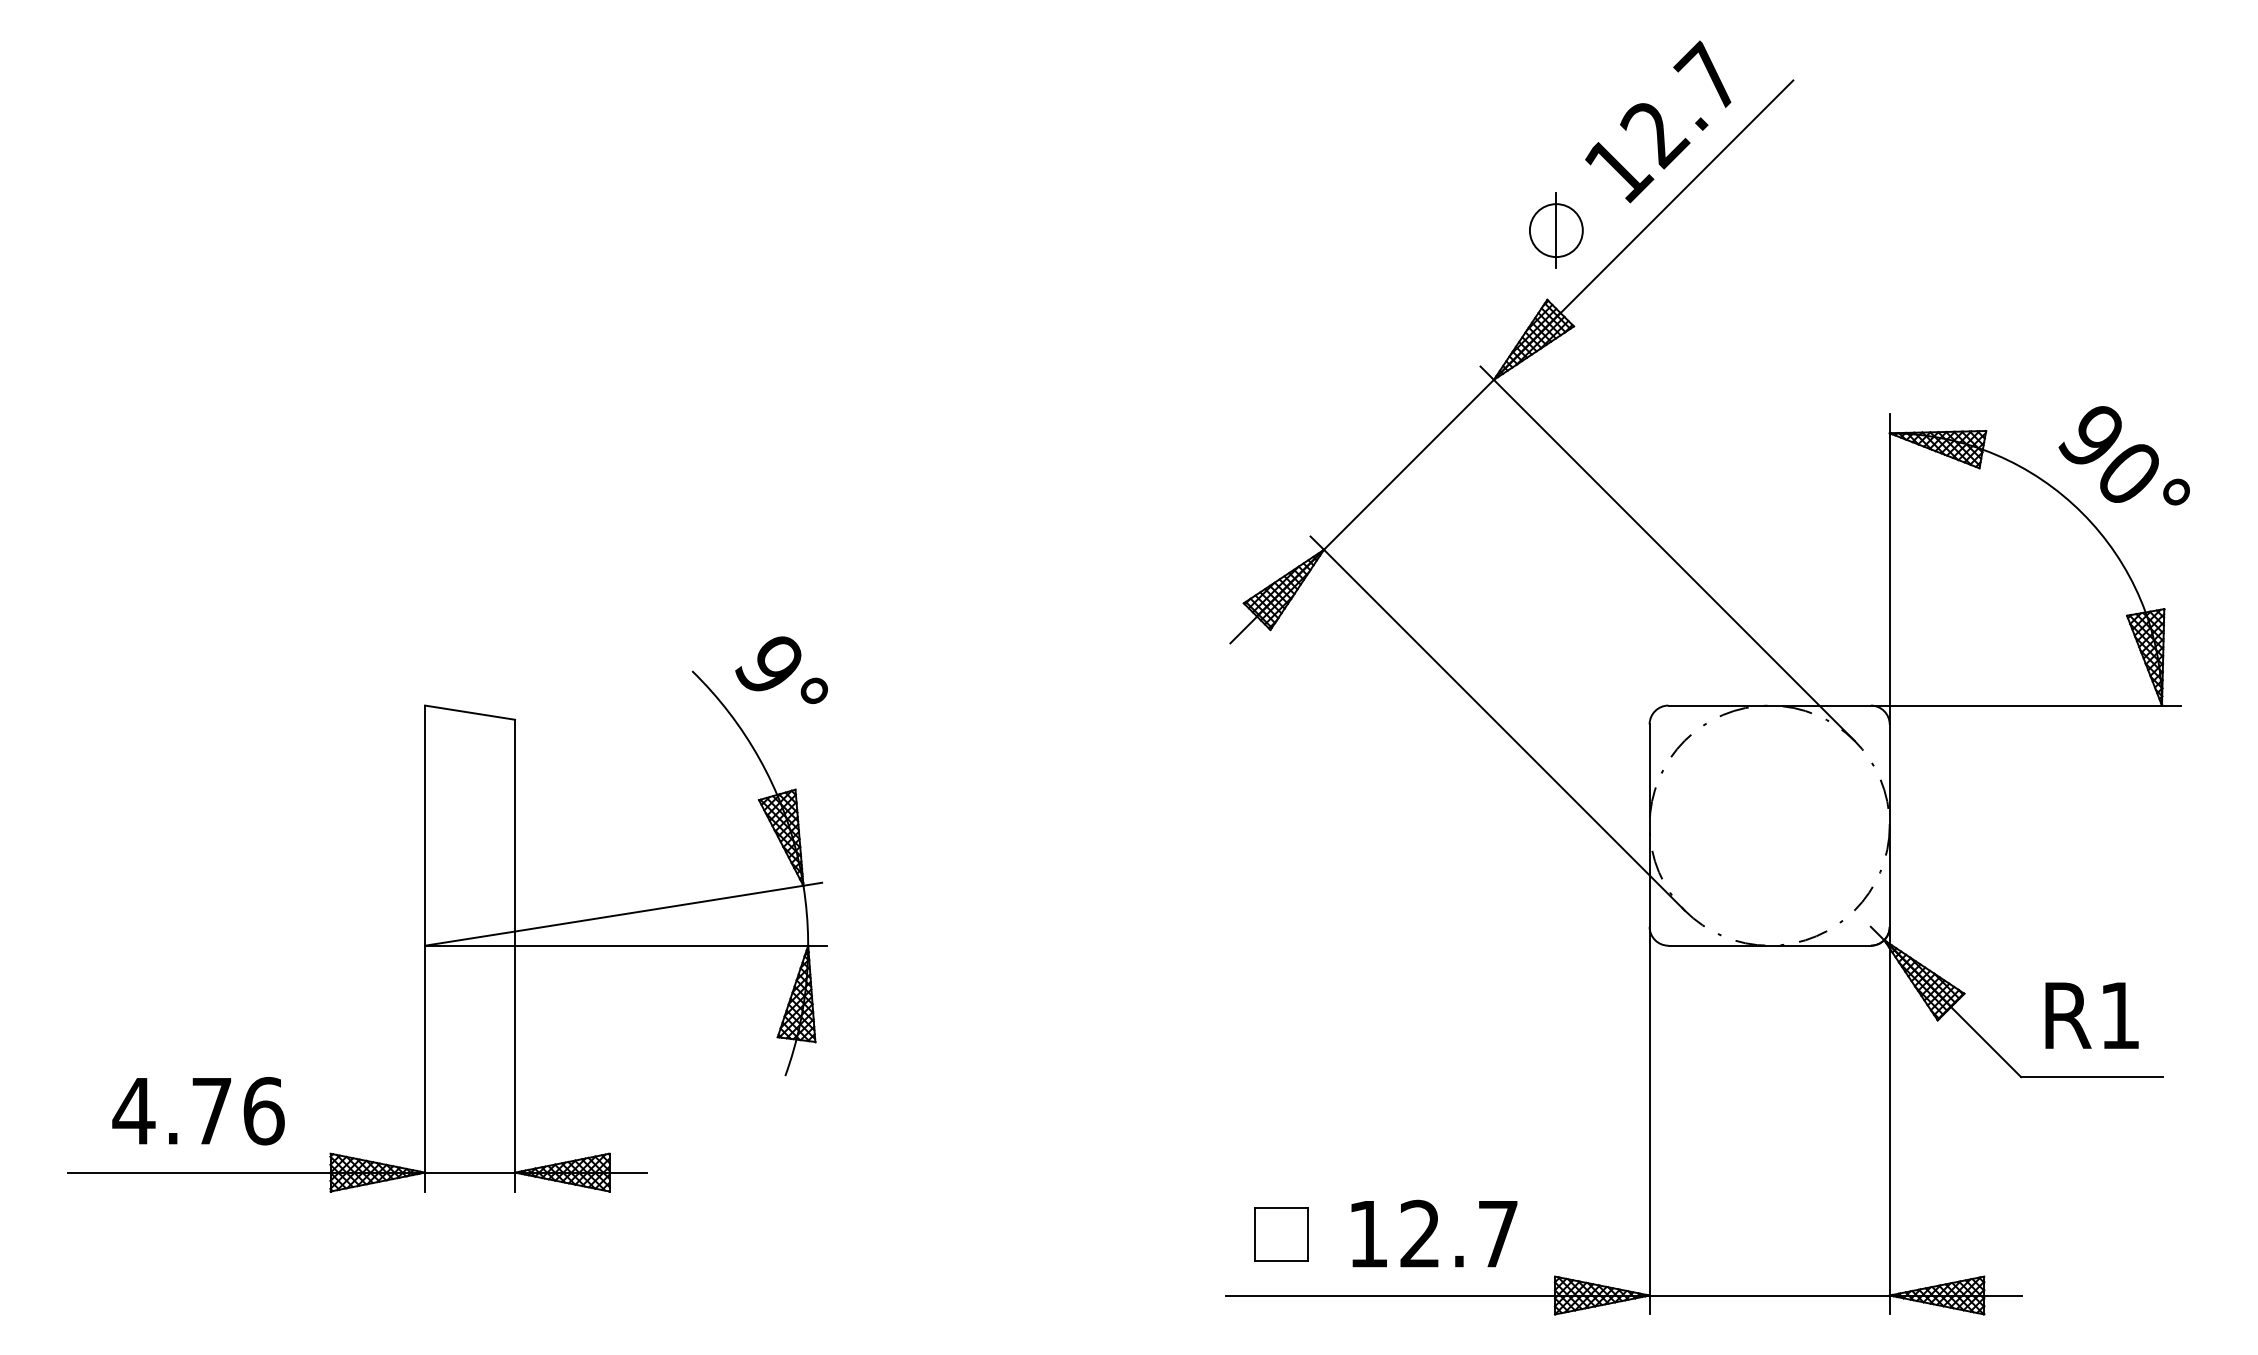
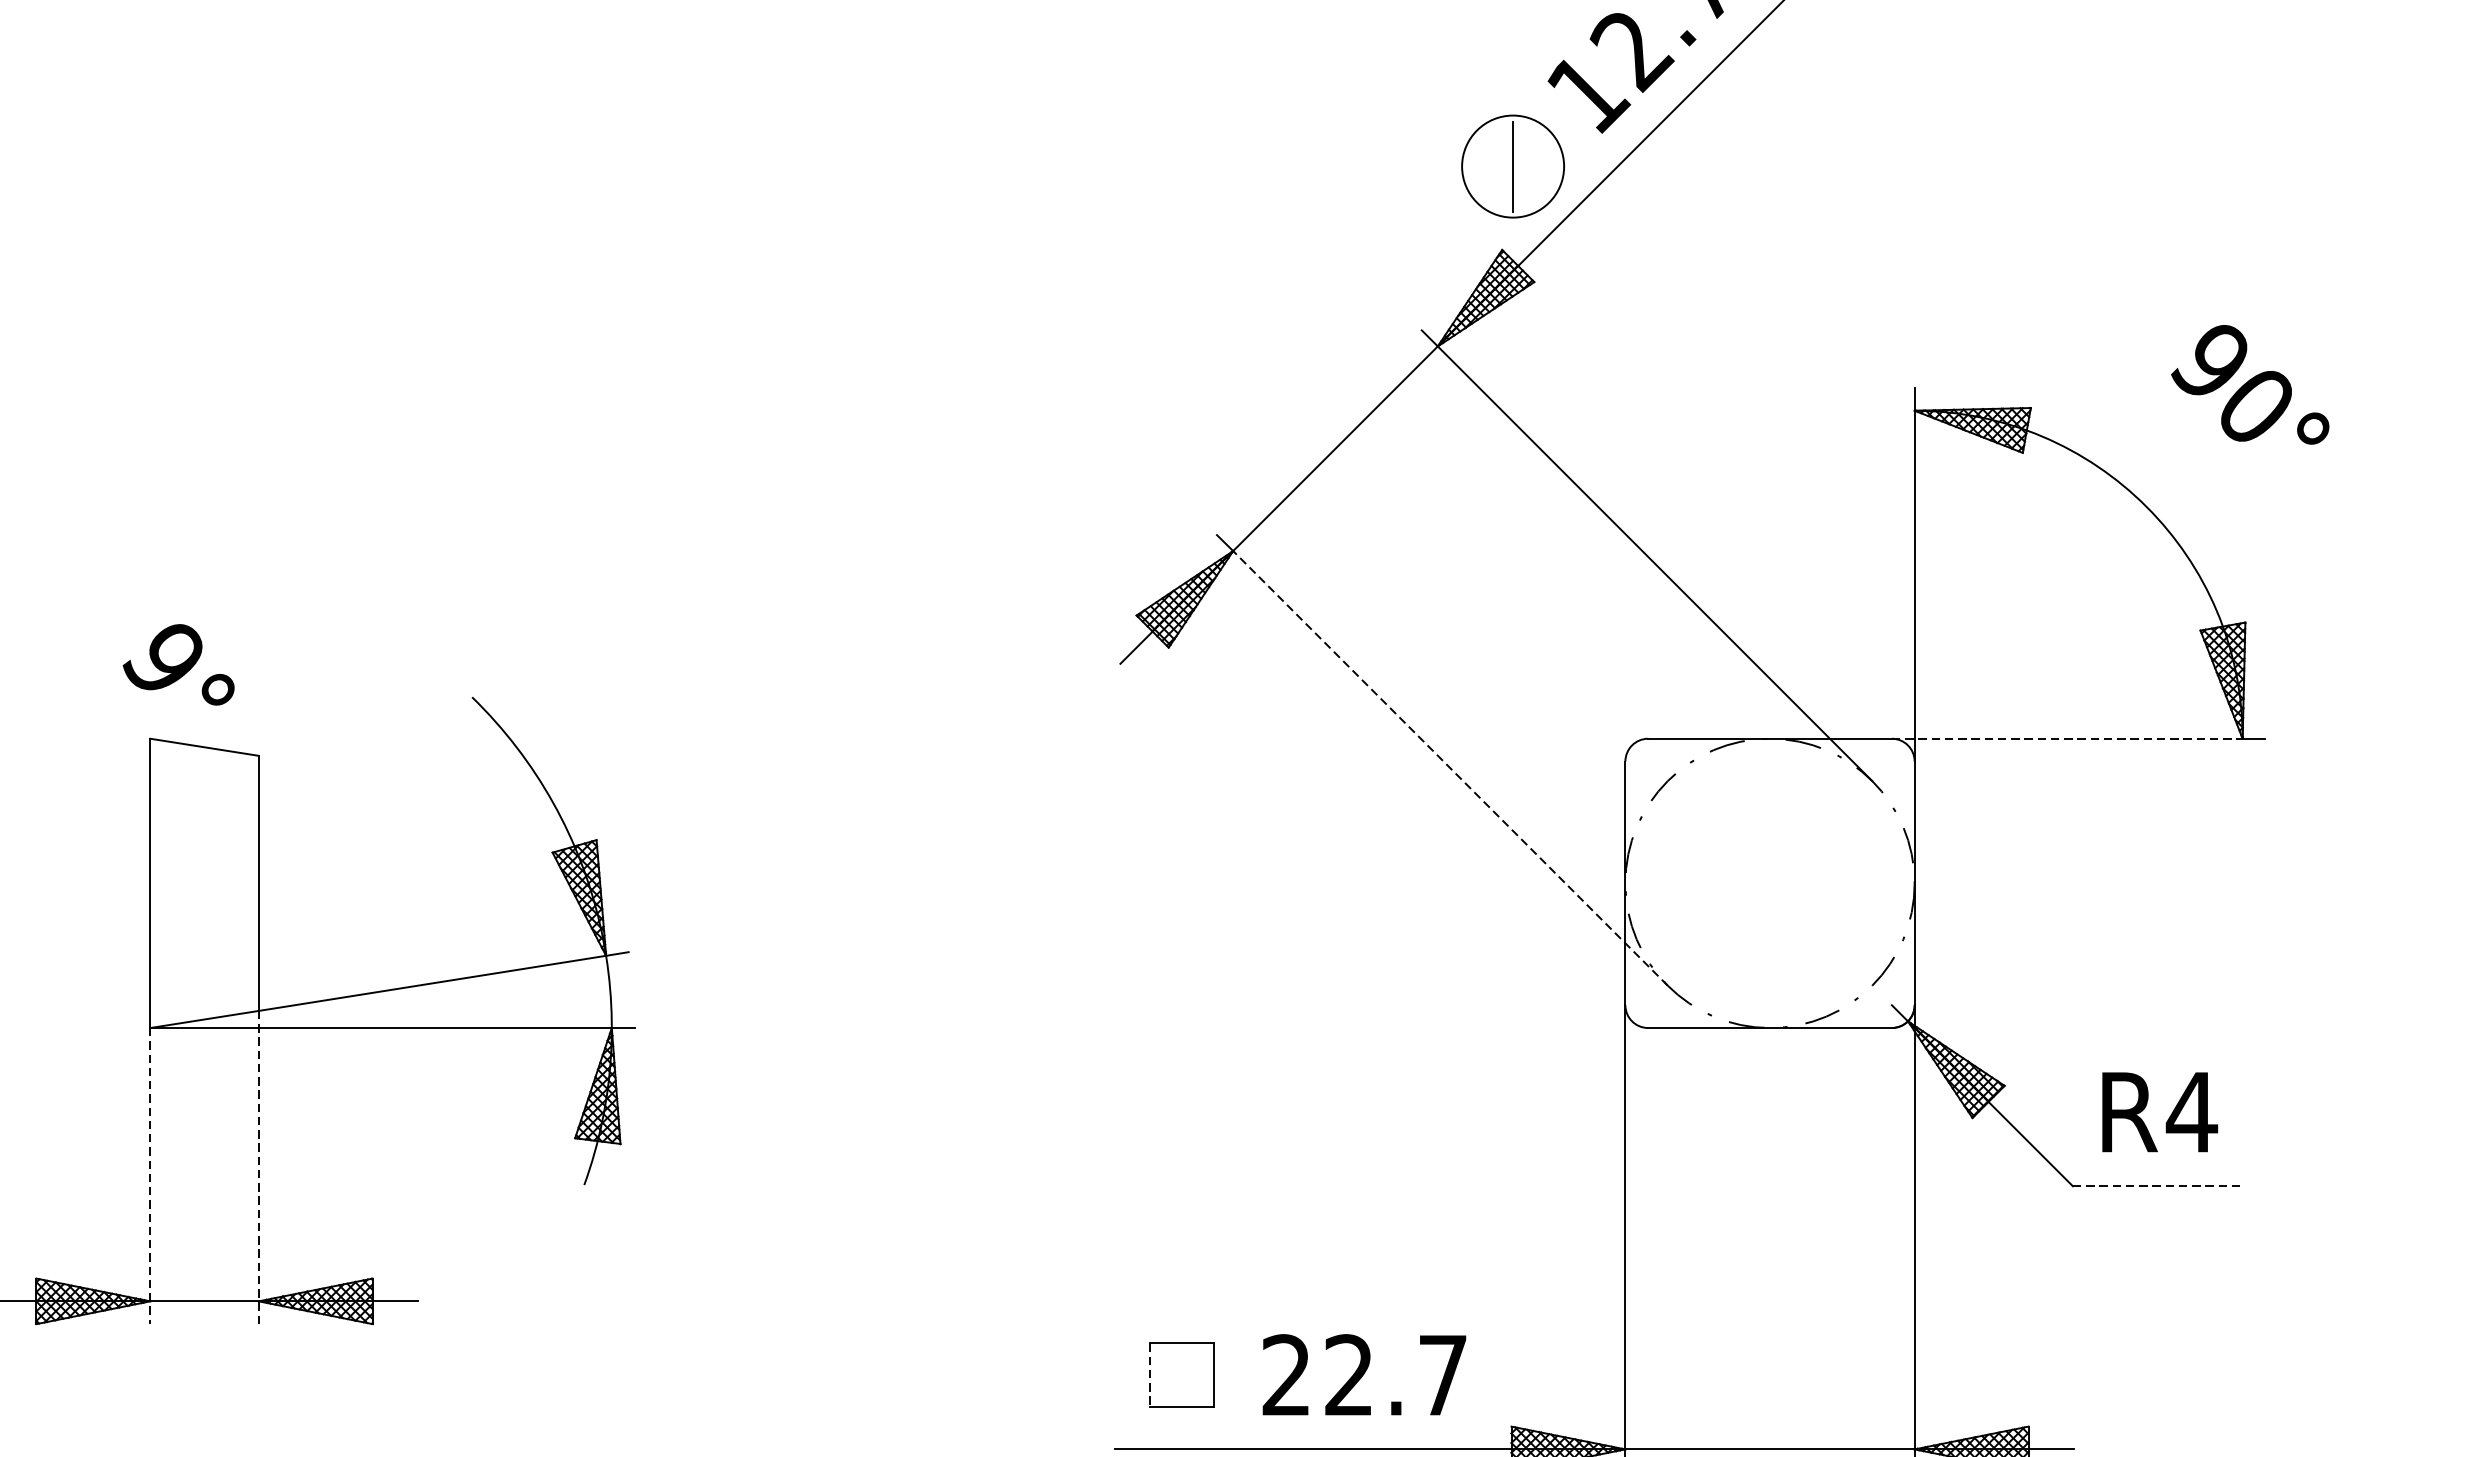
circle: (1555, 230) -> (1512, 166), size x1.6
text: (2123, 455) -> (2249, 384), moved
text: (781, 669) -> (178, 663), moved
line: (2016, 705) -> (2067, 738), solid -> dashed
line: (1504, 729) -> (1450, 767), solid -> dashed
text: (2119, 1015) -> (2191, 1112), R1 -> R4
line: (515, 1061) -> (259, 1167), solid -> dashed
line: (425, 1068) -> (150, 1175), solid -> dashed
line: (2091, 1077) -> (2157, 1186), solid -> dashed
text: (1367, 1233) -> (1285, 1374), 12.7 -> 22.7
line: (1254, 1234) -> (1149, 1375), solid -> dashed

